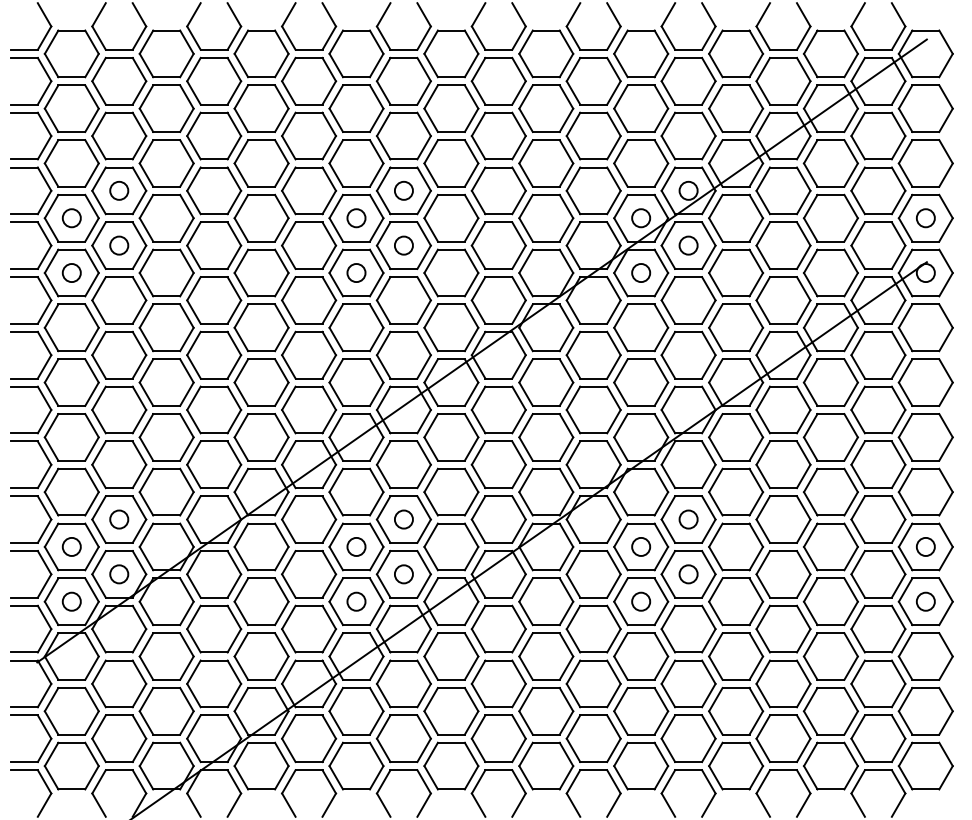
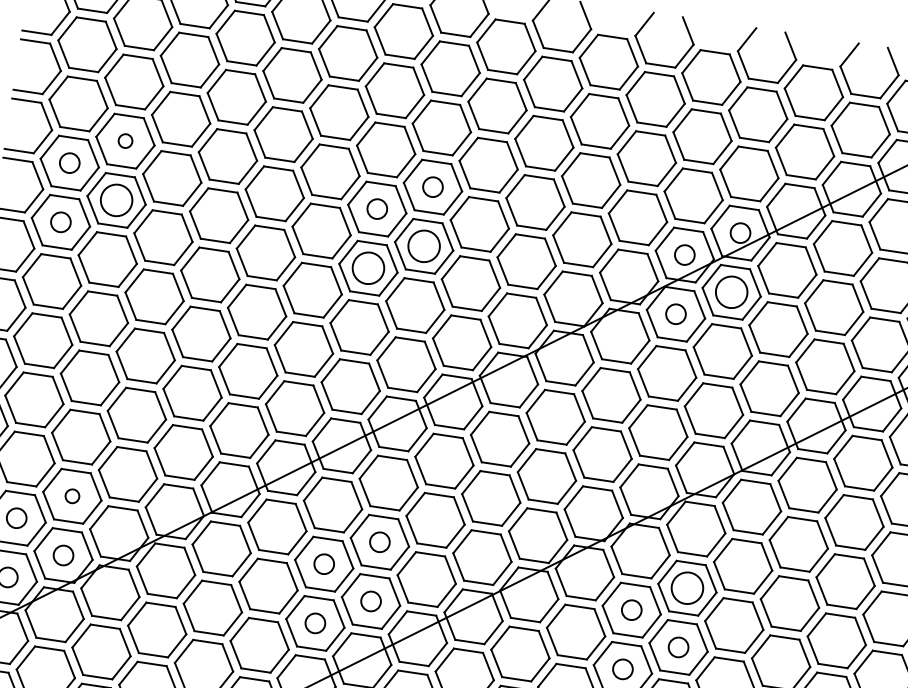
circle: (119, 190) -> (125, 140), size x0.7
circle: (119, 245) -> (116, 200), size x1.6
circle: (403, 245) -> (423, 246), size x1.6
circle: (688, 245) -> (731, 292), size x1.6
circle: (356, 273) -> (368, 268), size x1.6
circle: (119, 519) -> (72, 496), size x0.7
circle: (688, 519) -> (687, 588), size x1.6

